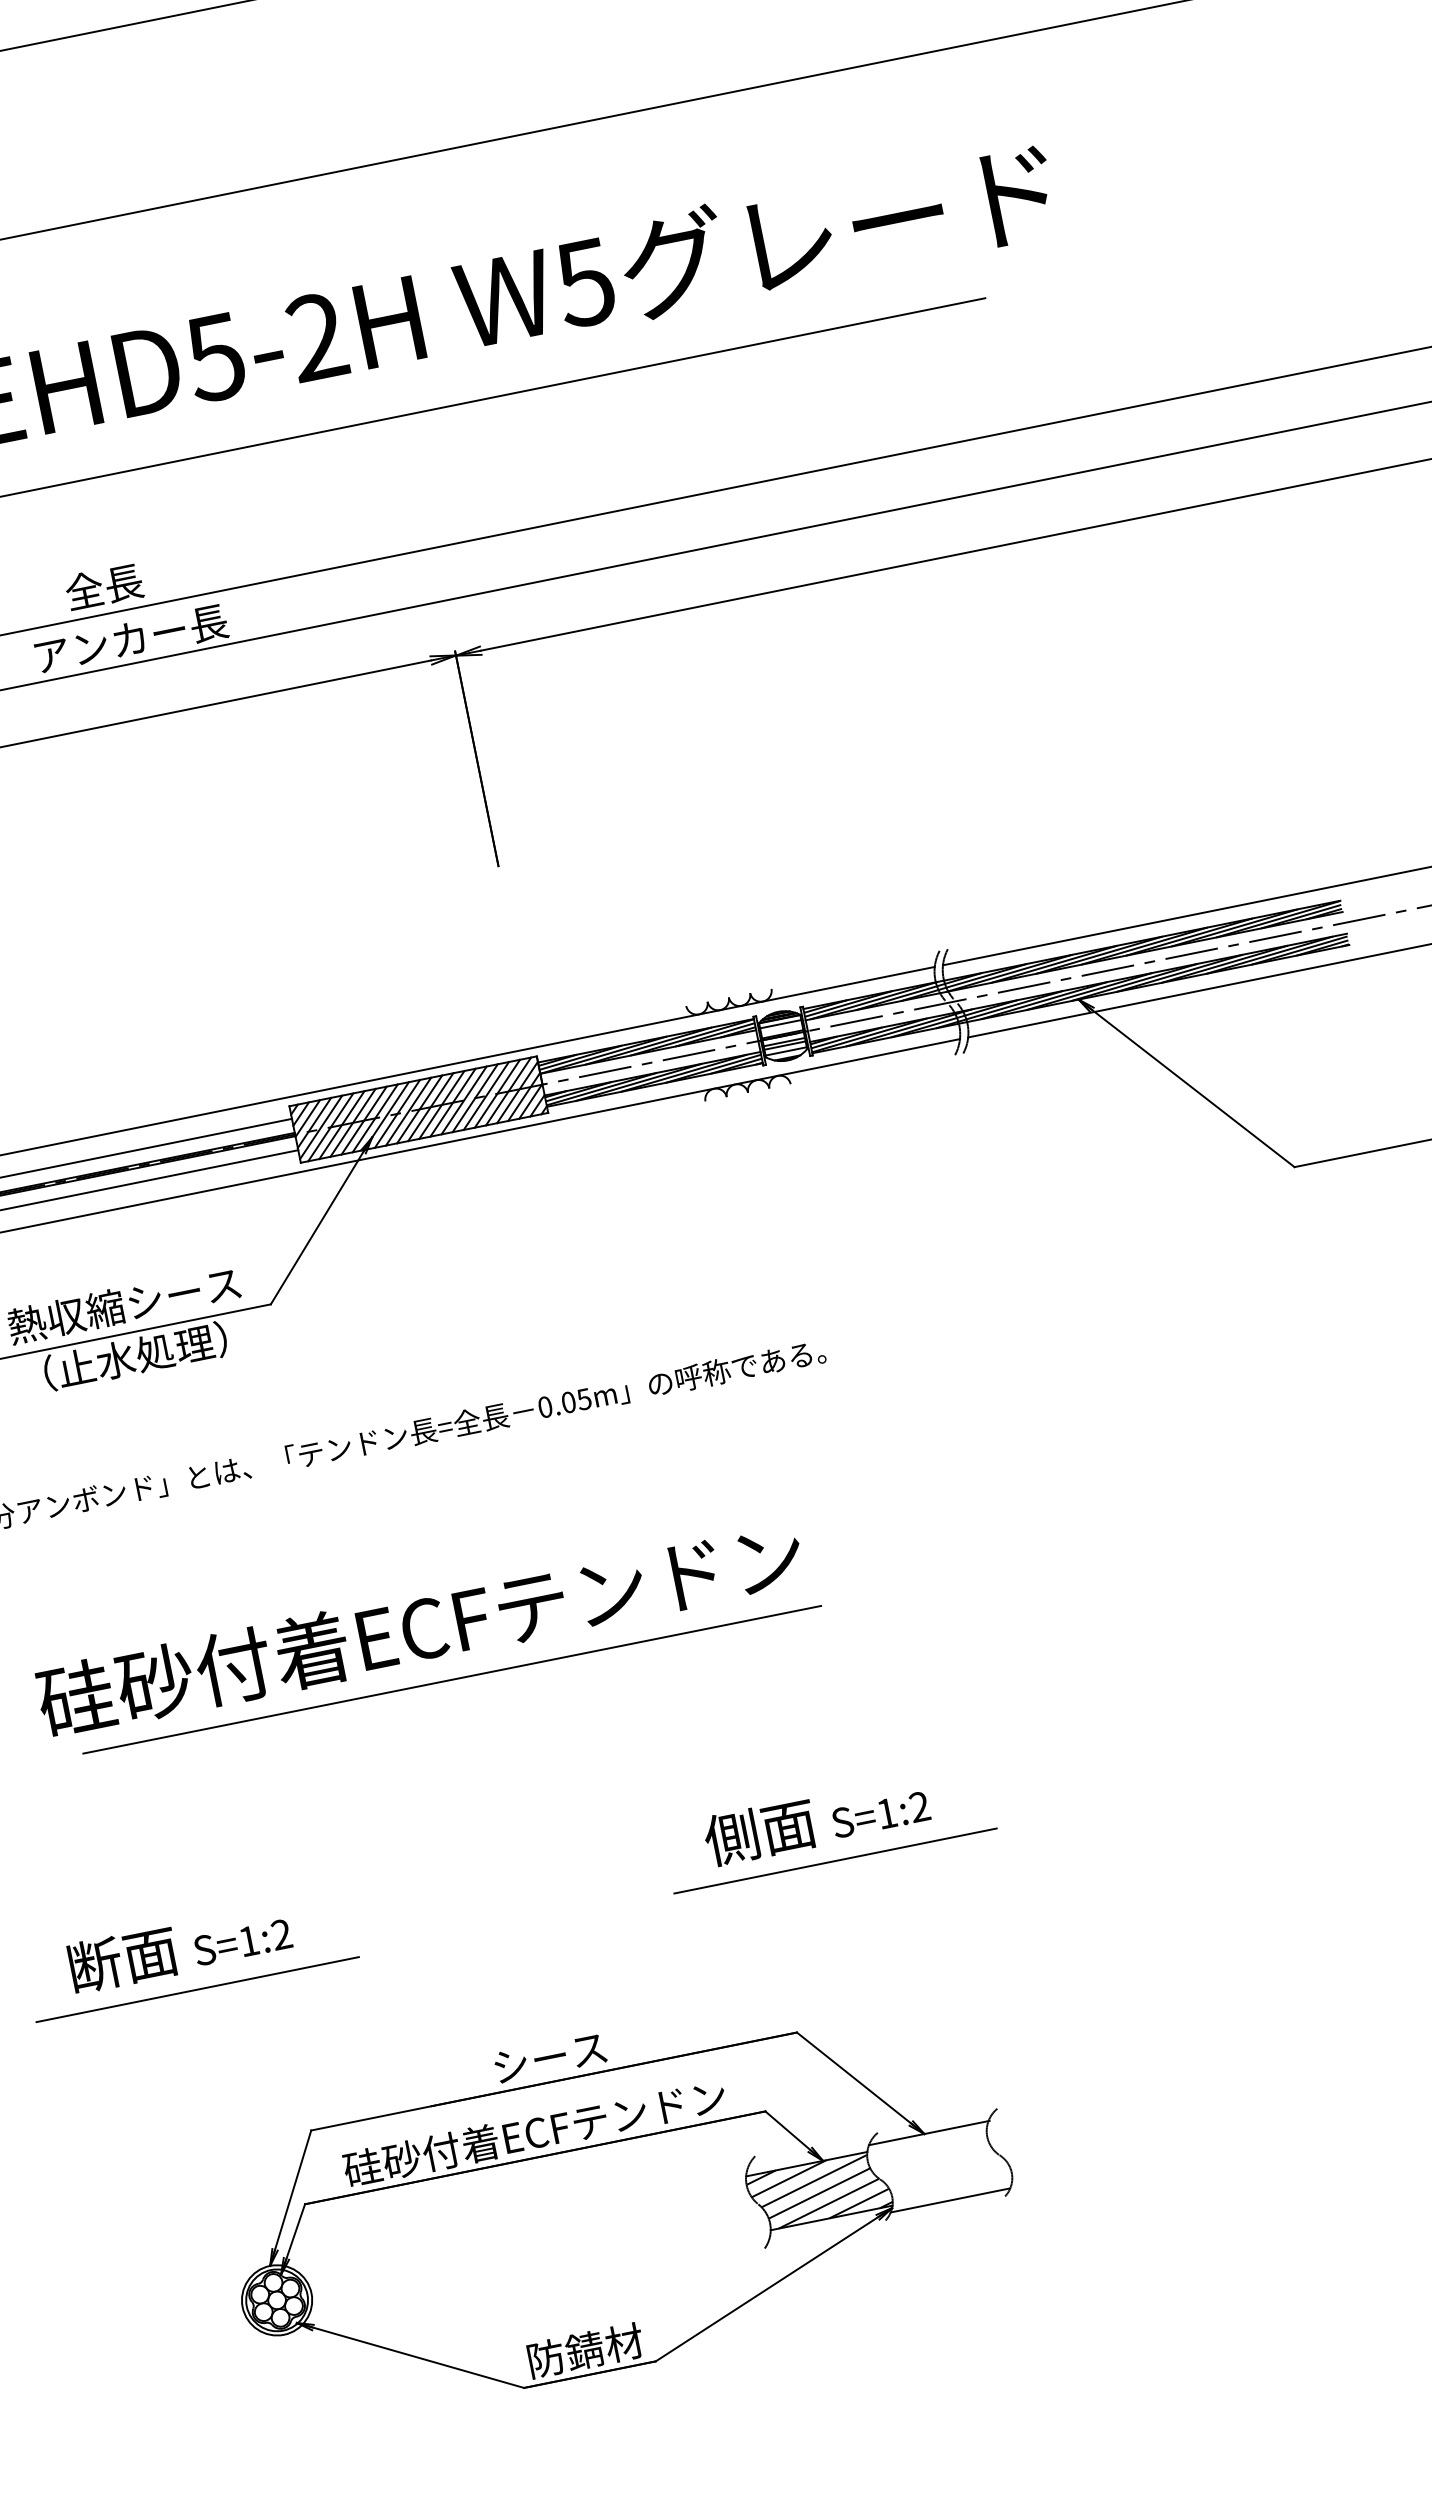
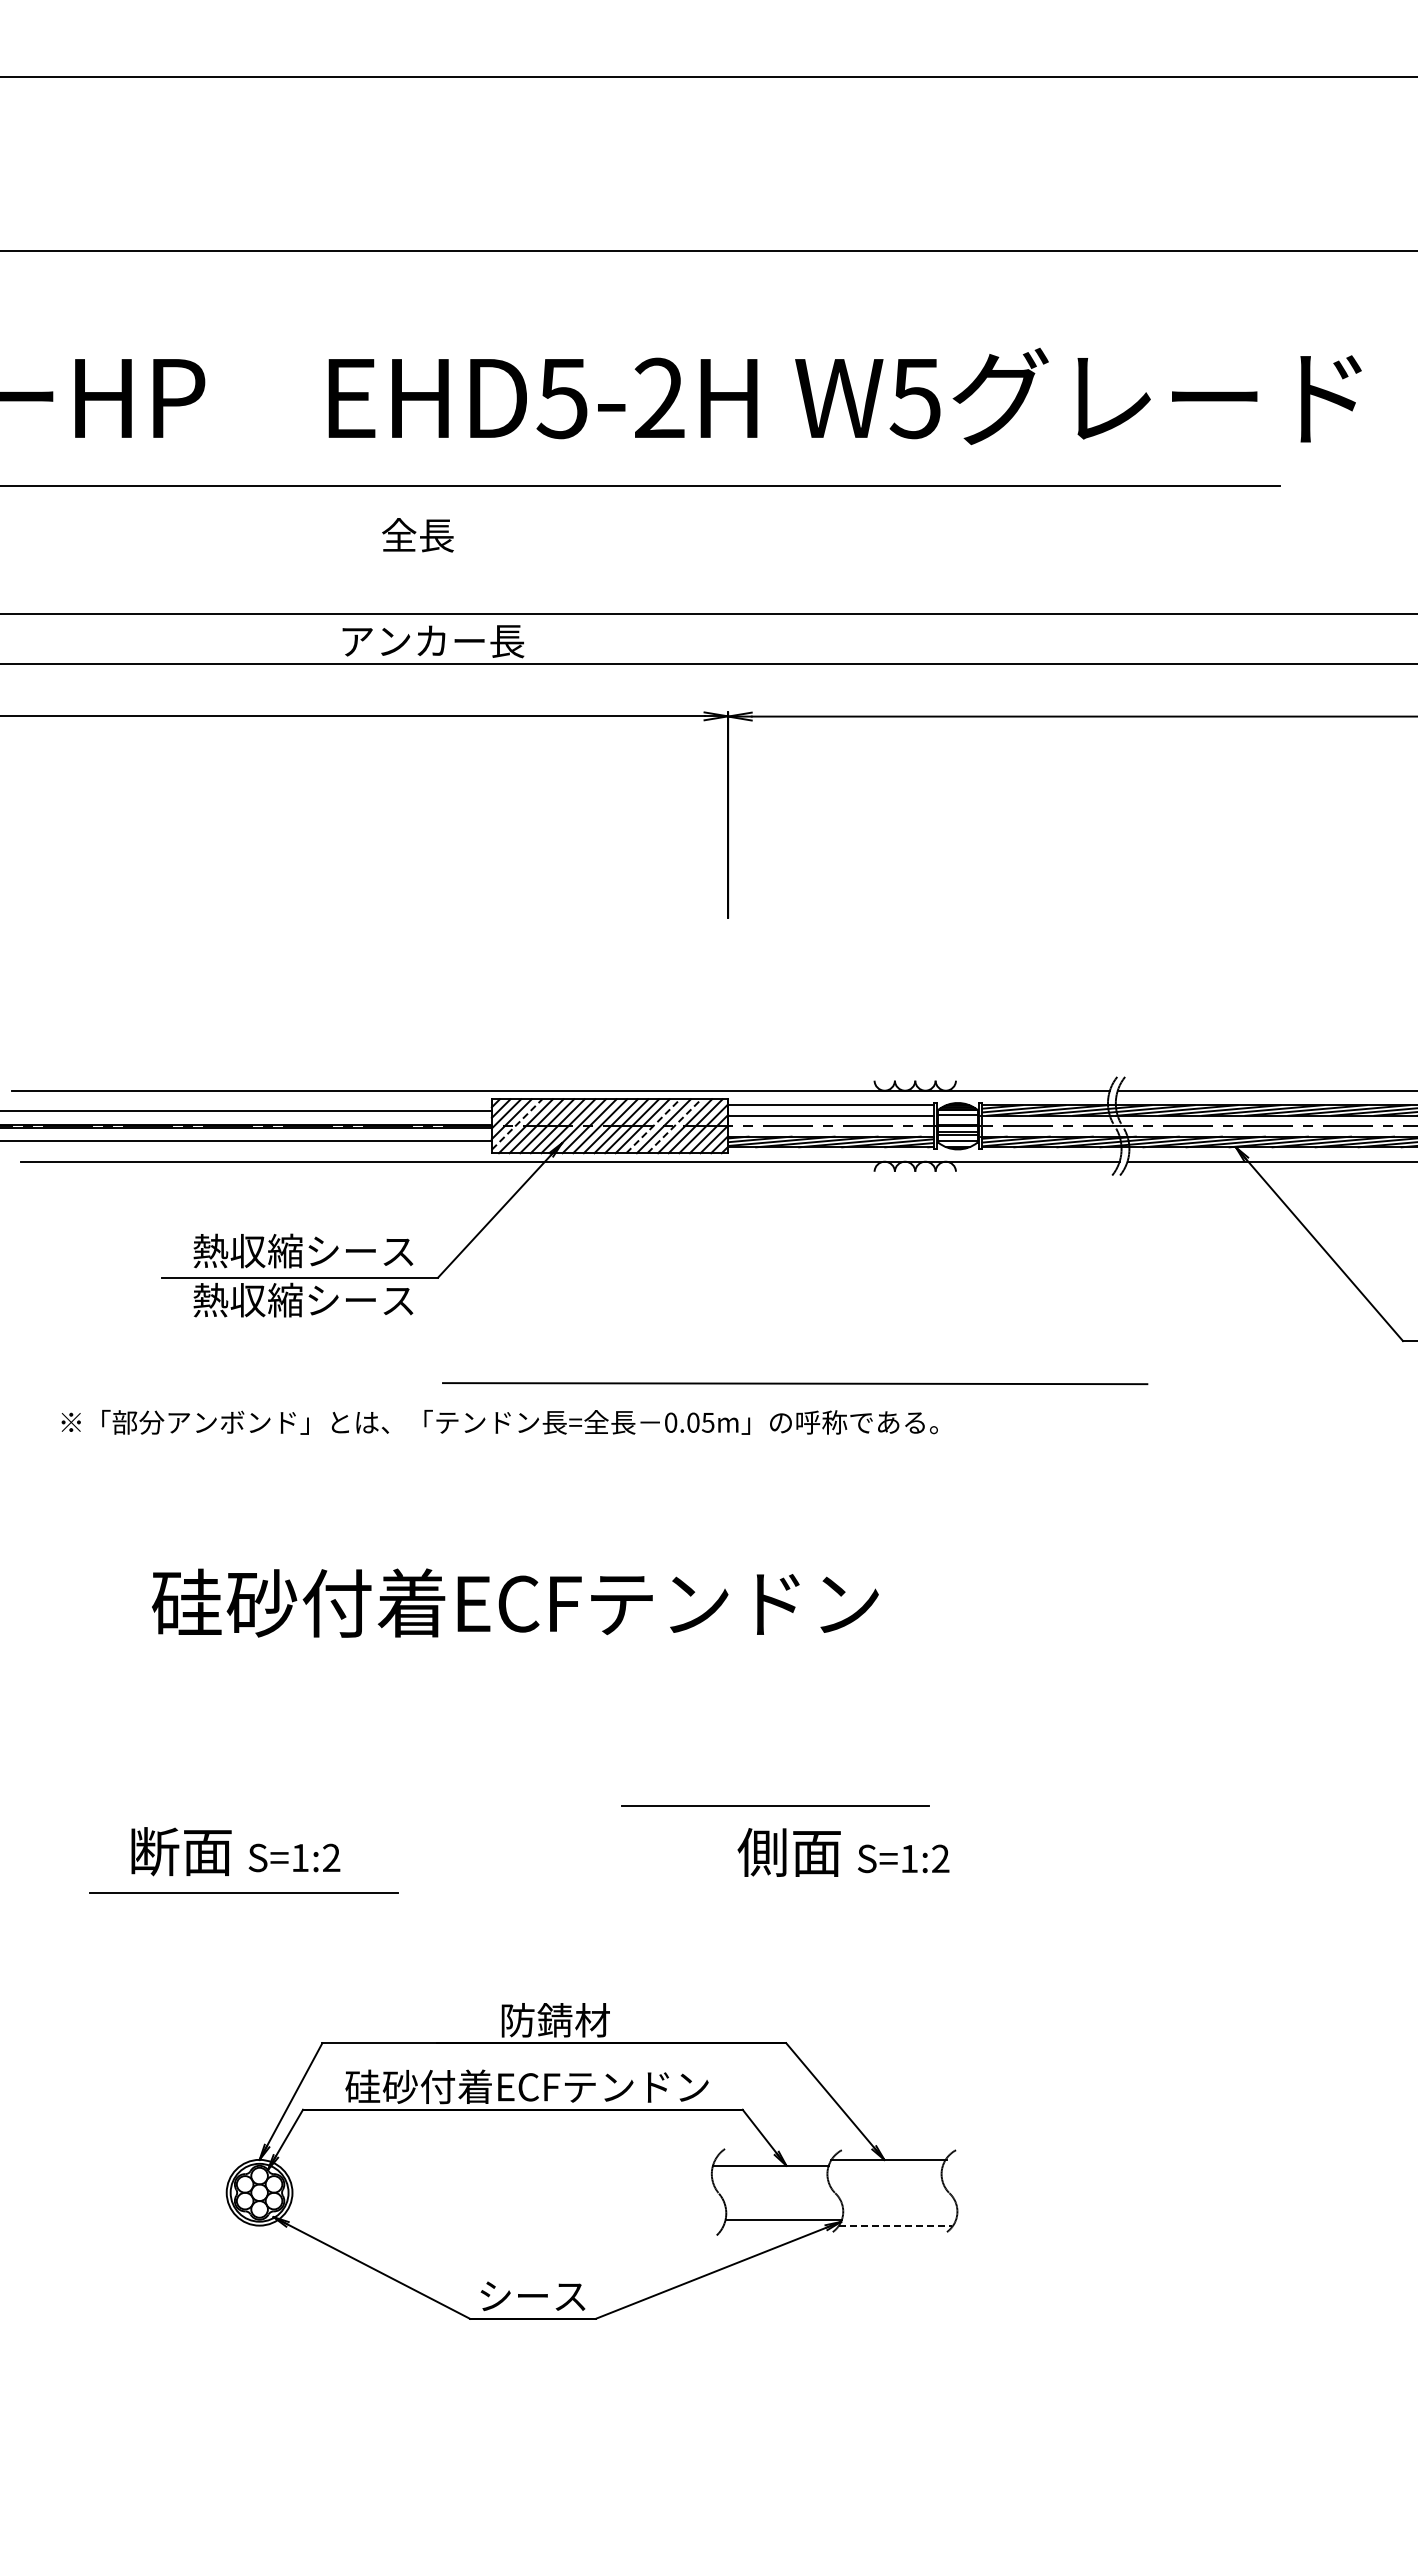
text: (103, 587) -> (417, 535), moved
hatch: (647, 1046) -> (831, 1110), removed
line: (486, 1095) -> (674, 1125), solid -> dashed
line: (464, 1099) -> (653, 1125), solid -> dashed
line: (321, 1127) -> (517, 1124), solid -> dashed
text: (134, 1355) -> (303, 1299), （止水処理） -> 熱収縮シース
line: (452, 1679) -> (795, 1383), moved
line: (835, 1860) -> (775, 1805), moved
text: (550, 2057) -> (555, 2020), シース -> 防錆材
hatch: (819, 2190) -> (777, 2192), removed
line: (949, 2200) -> (895, 2225), solid -> dashed
text: (585, 2350) -> (533, 2295), 防錆材 -> シース

